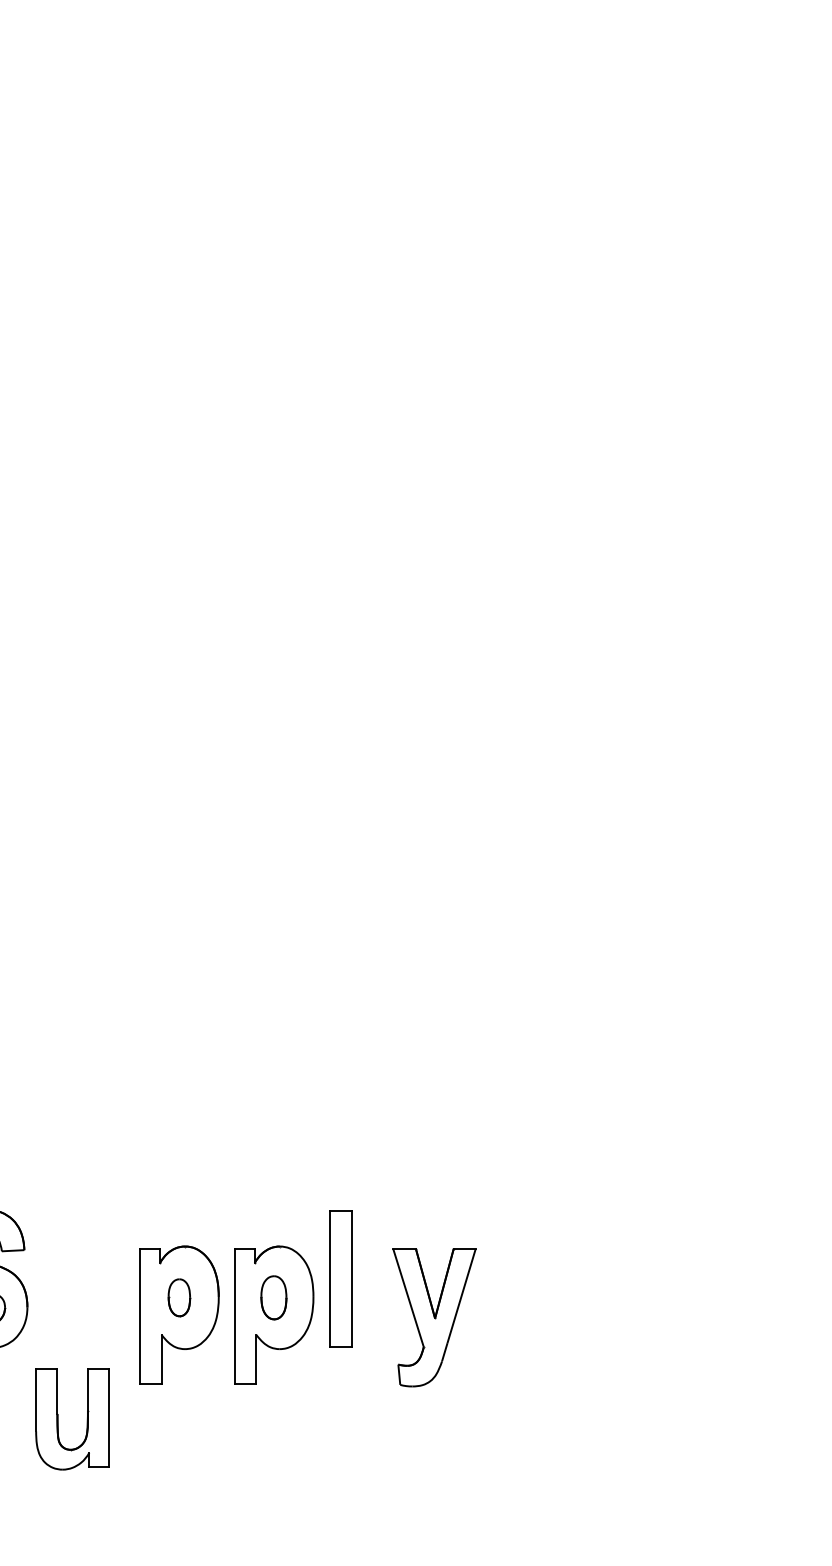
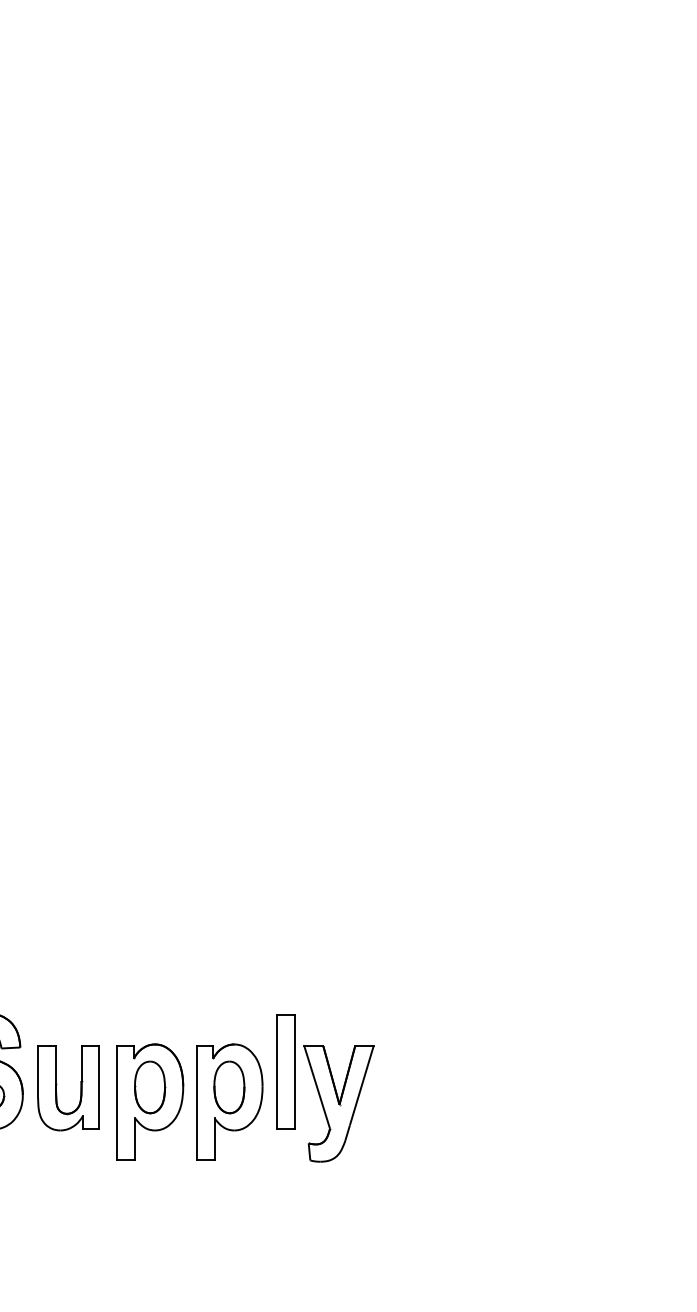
part: (179, 1297) -> (150, 1087), size x1.67
part: (274, 1297) -> (229, 1087), size x1.43
part: (433, 1316) -> (338, 1103), moved
part: (59, 1414) -> (57, 1084), moved

